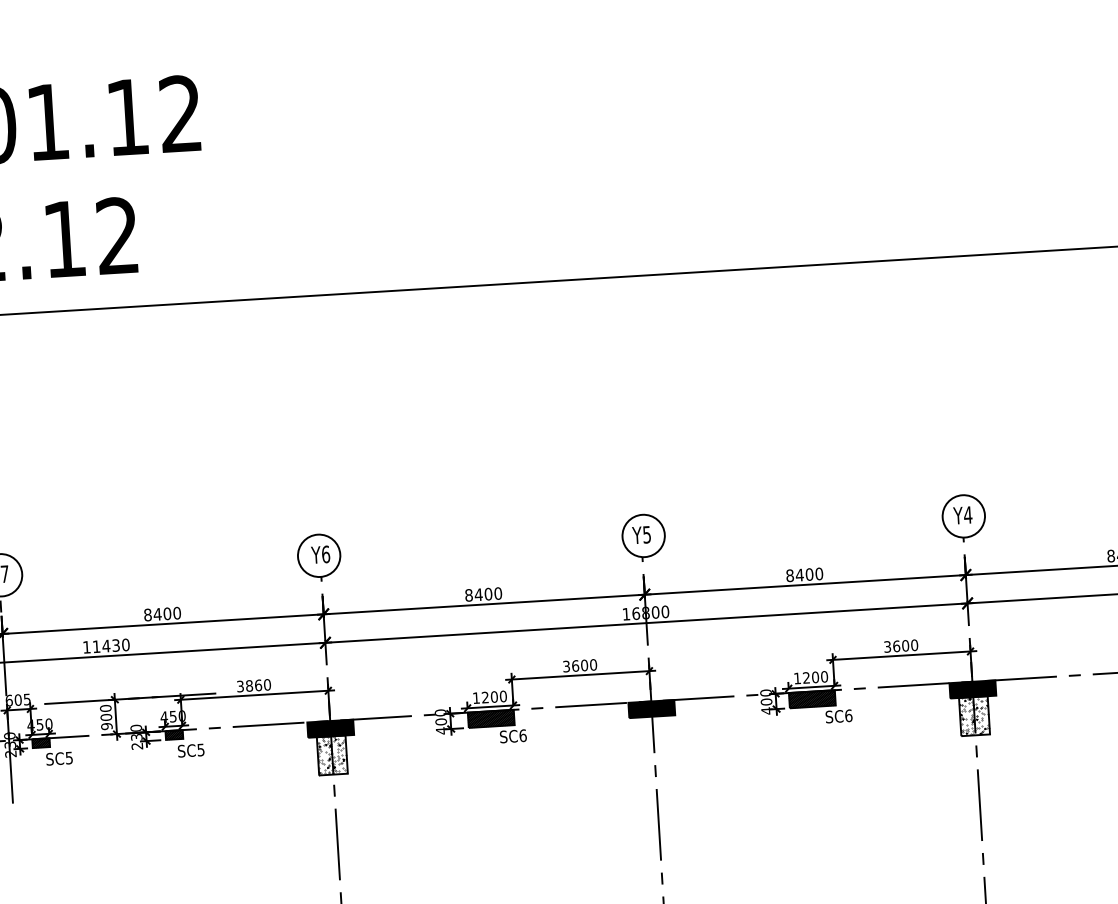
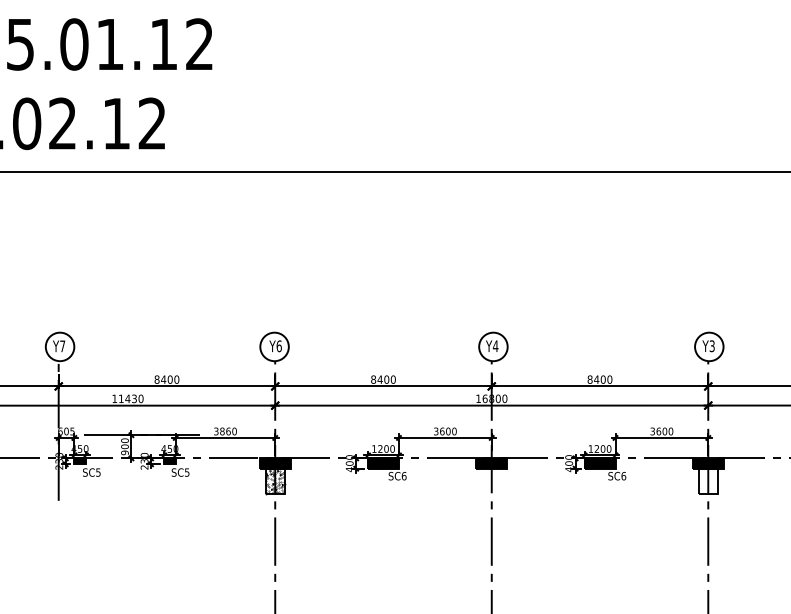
text: (967, 515) -> (711, 346), Y4 -> Y3
text: (646, 535) -> (495, 346), Y5 -> Y4
hatch: (973, 716) -> (707, 481), removed

